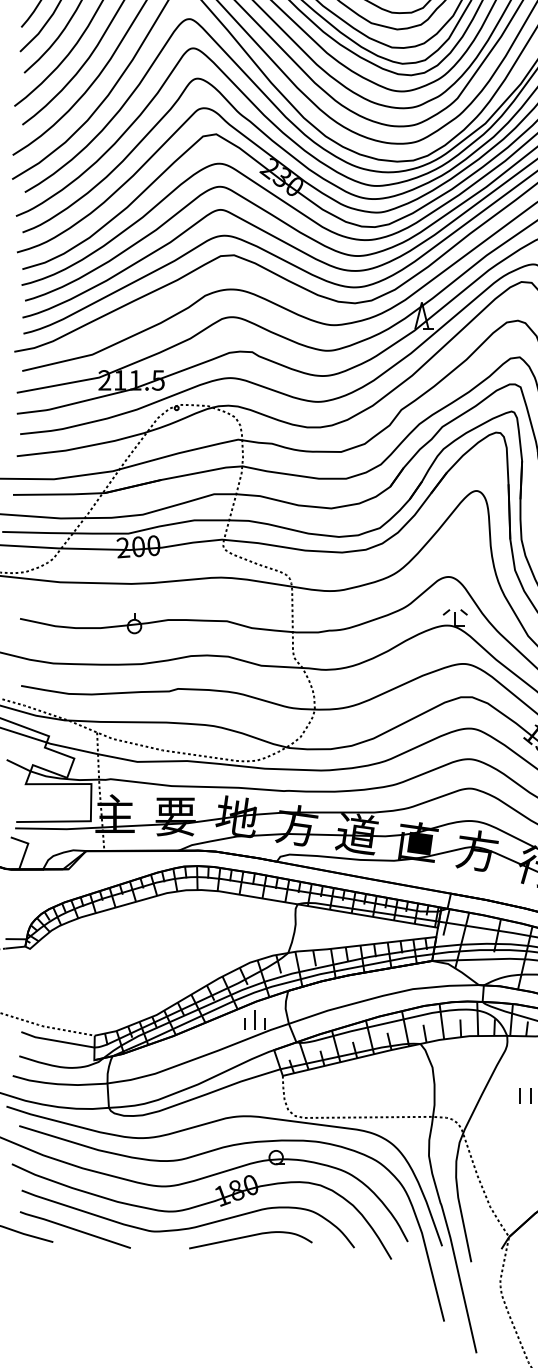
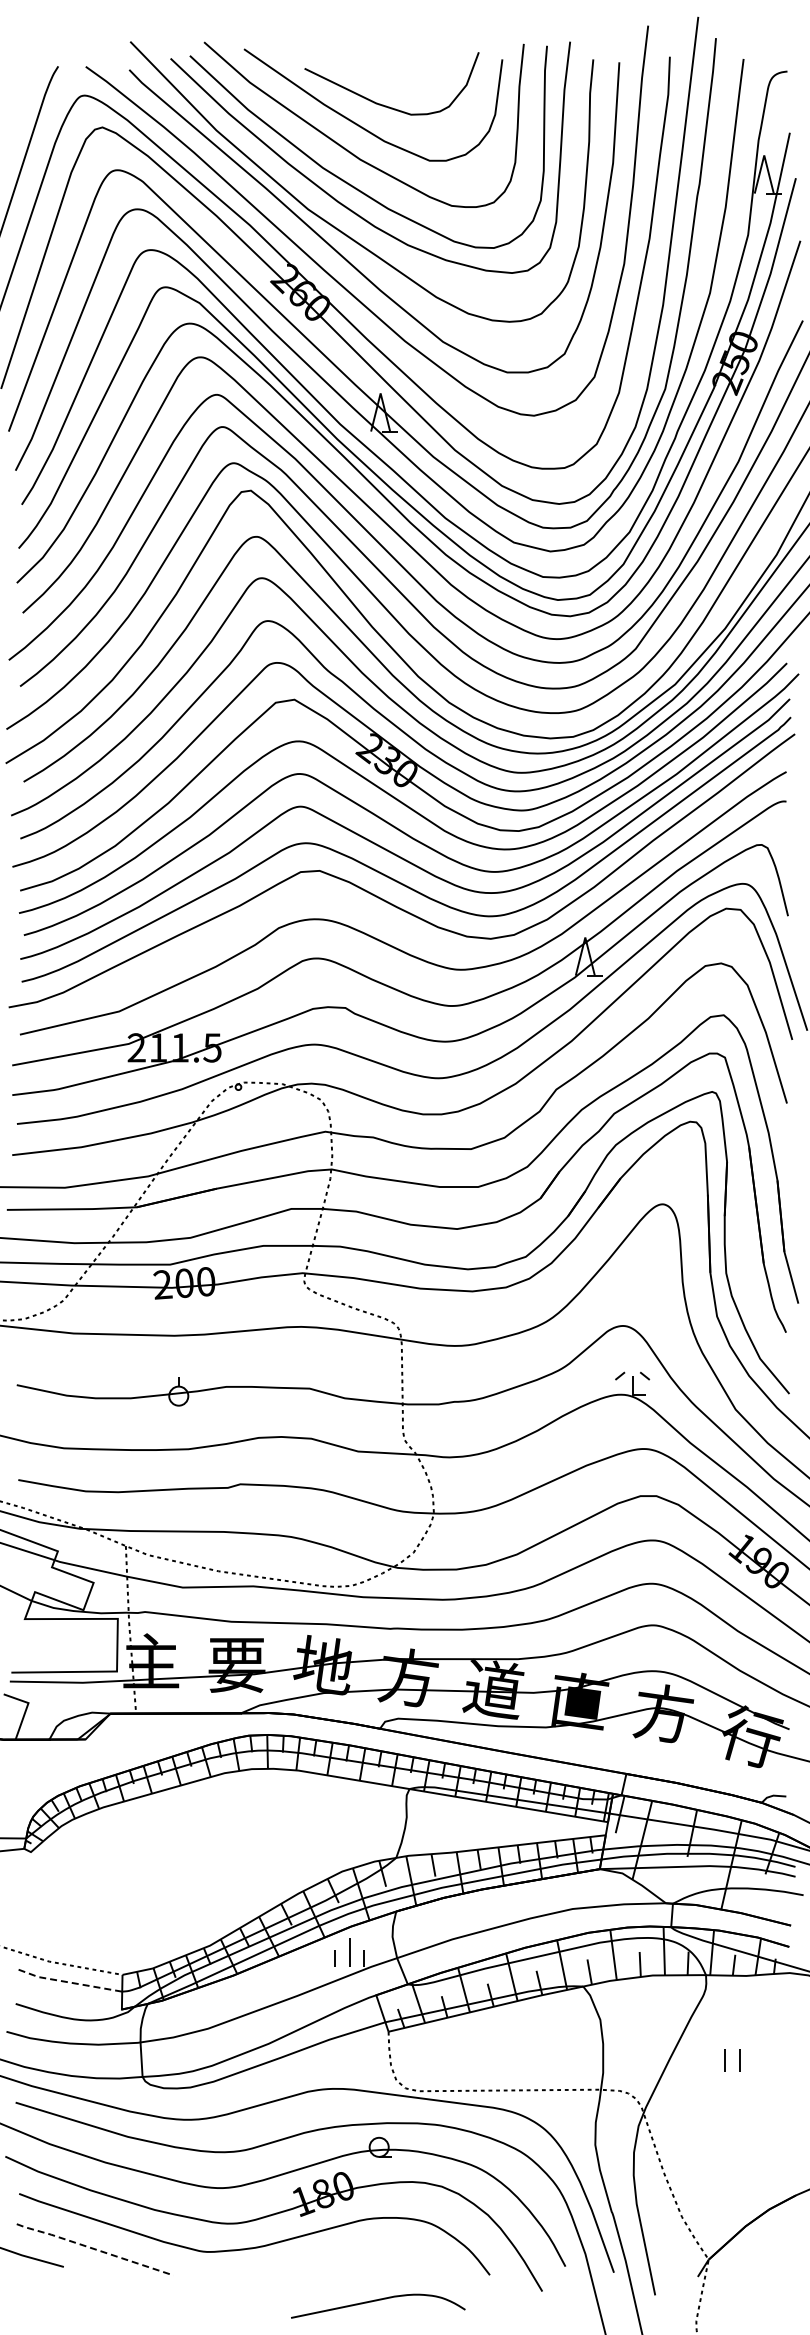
line: (57, 1041) -> (69, 1982), solid -> dashed
line: (74, 1229) -> (94, 2249), solid -> dashed
curve: (249, 1236) -> (376, 2301), moved

